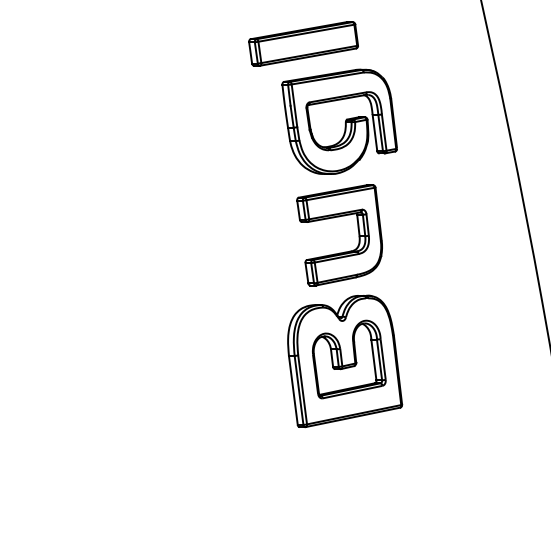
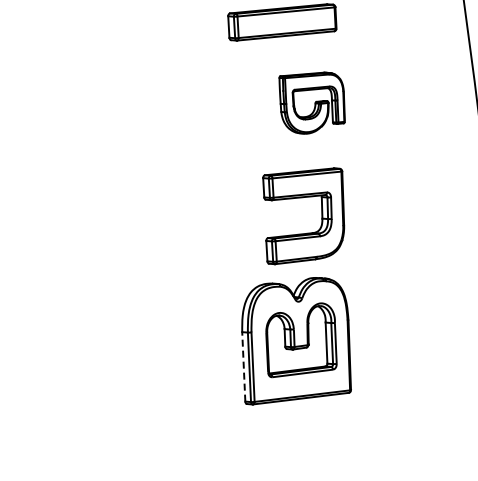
part: (339, 121) -> (311, 102), size x0.6
line: (293, 390) -> (243, 366), solid -> dashed

